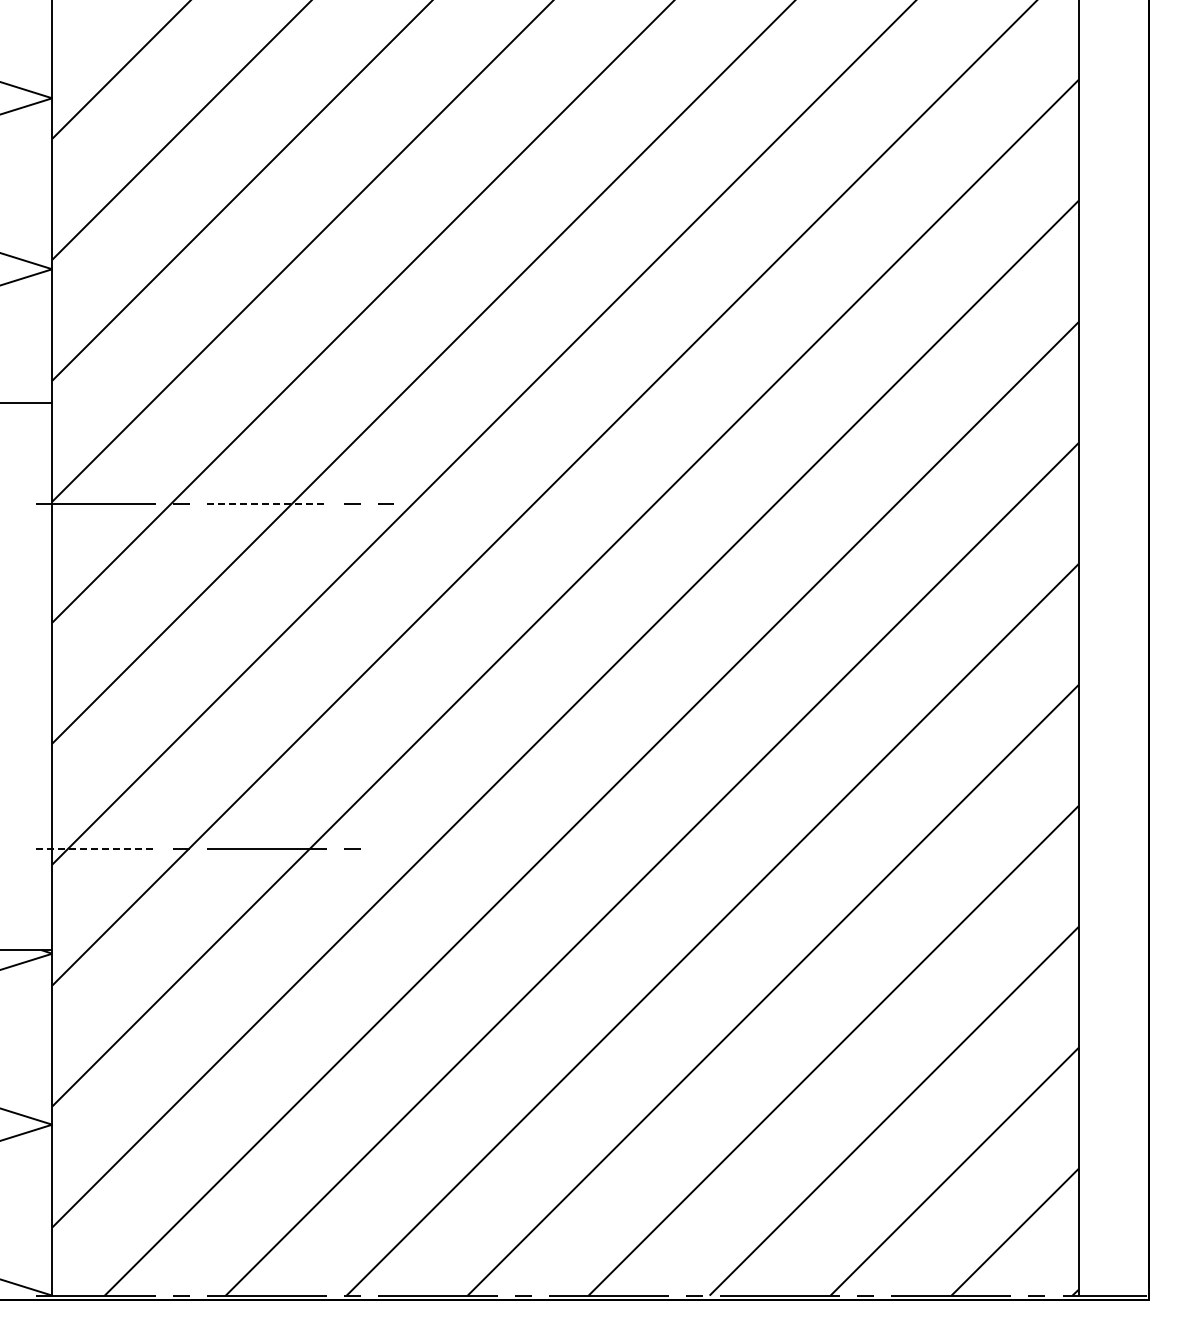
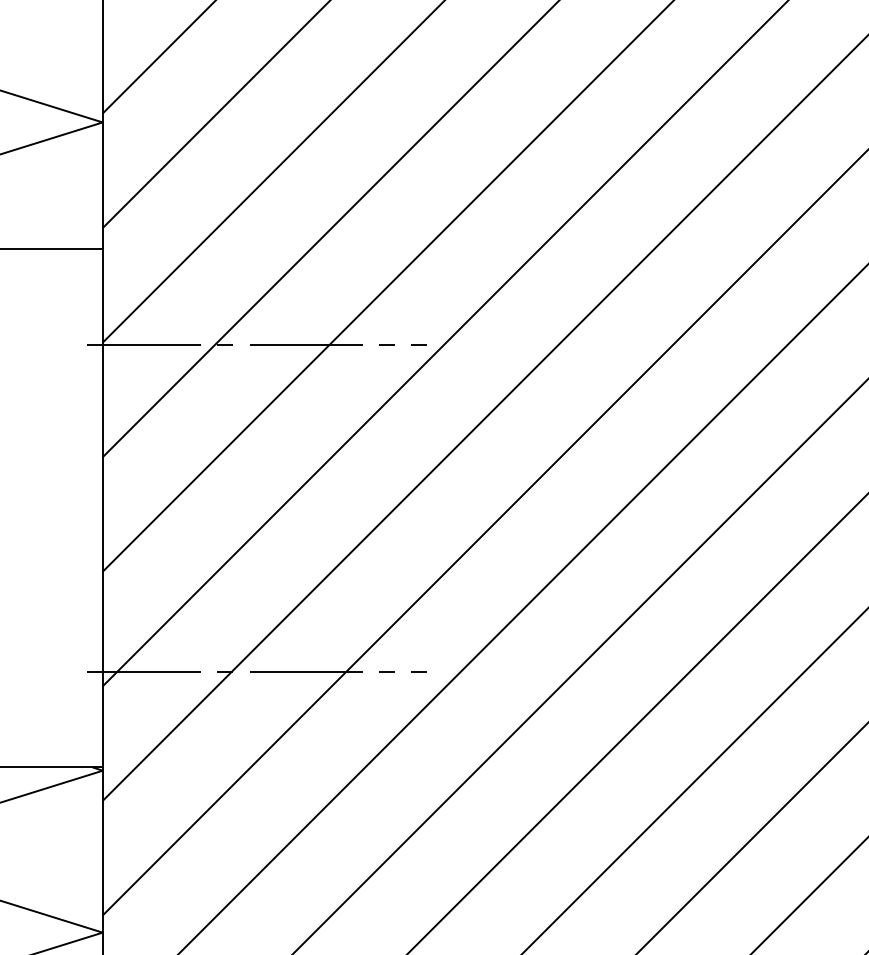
line: (267, 503) -> (306, 344), dashed -> solid
line: (385, 848) -> (418, 671), added
line: (95, 849) -> (143, 672), dashed -> solid

